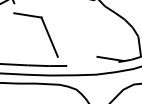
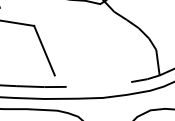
line: (110, 58) -> (121, 77), removed

